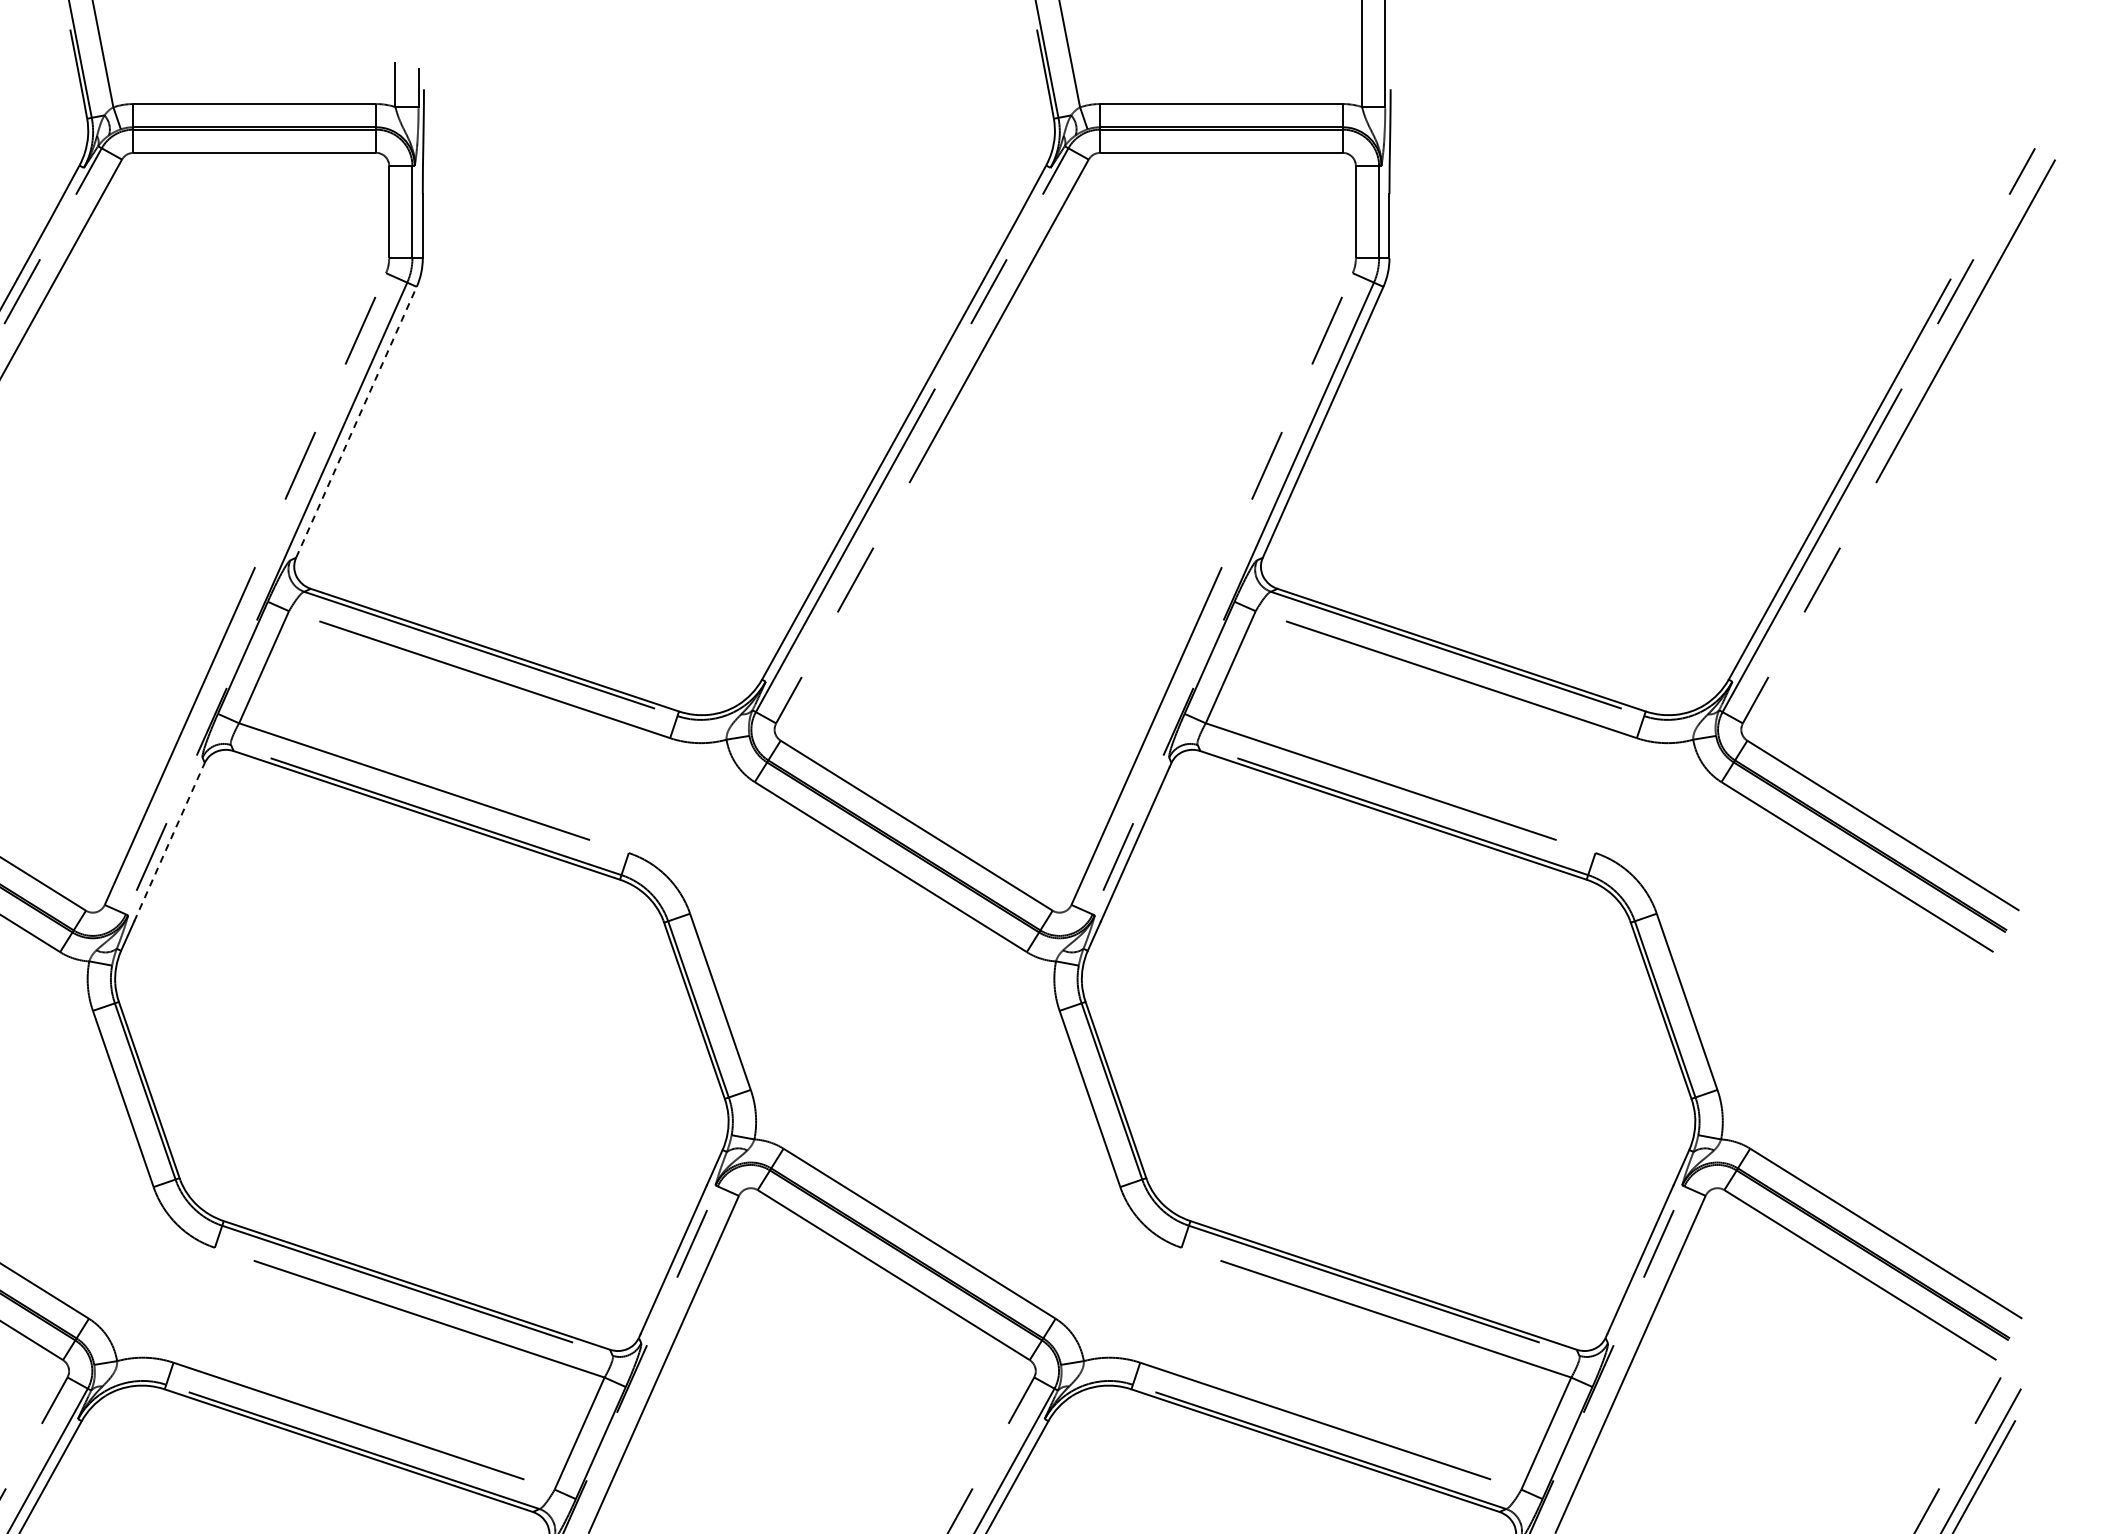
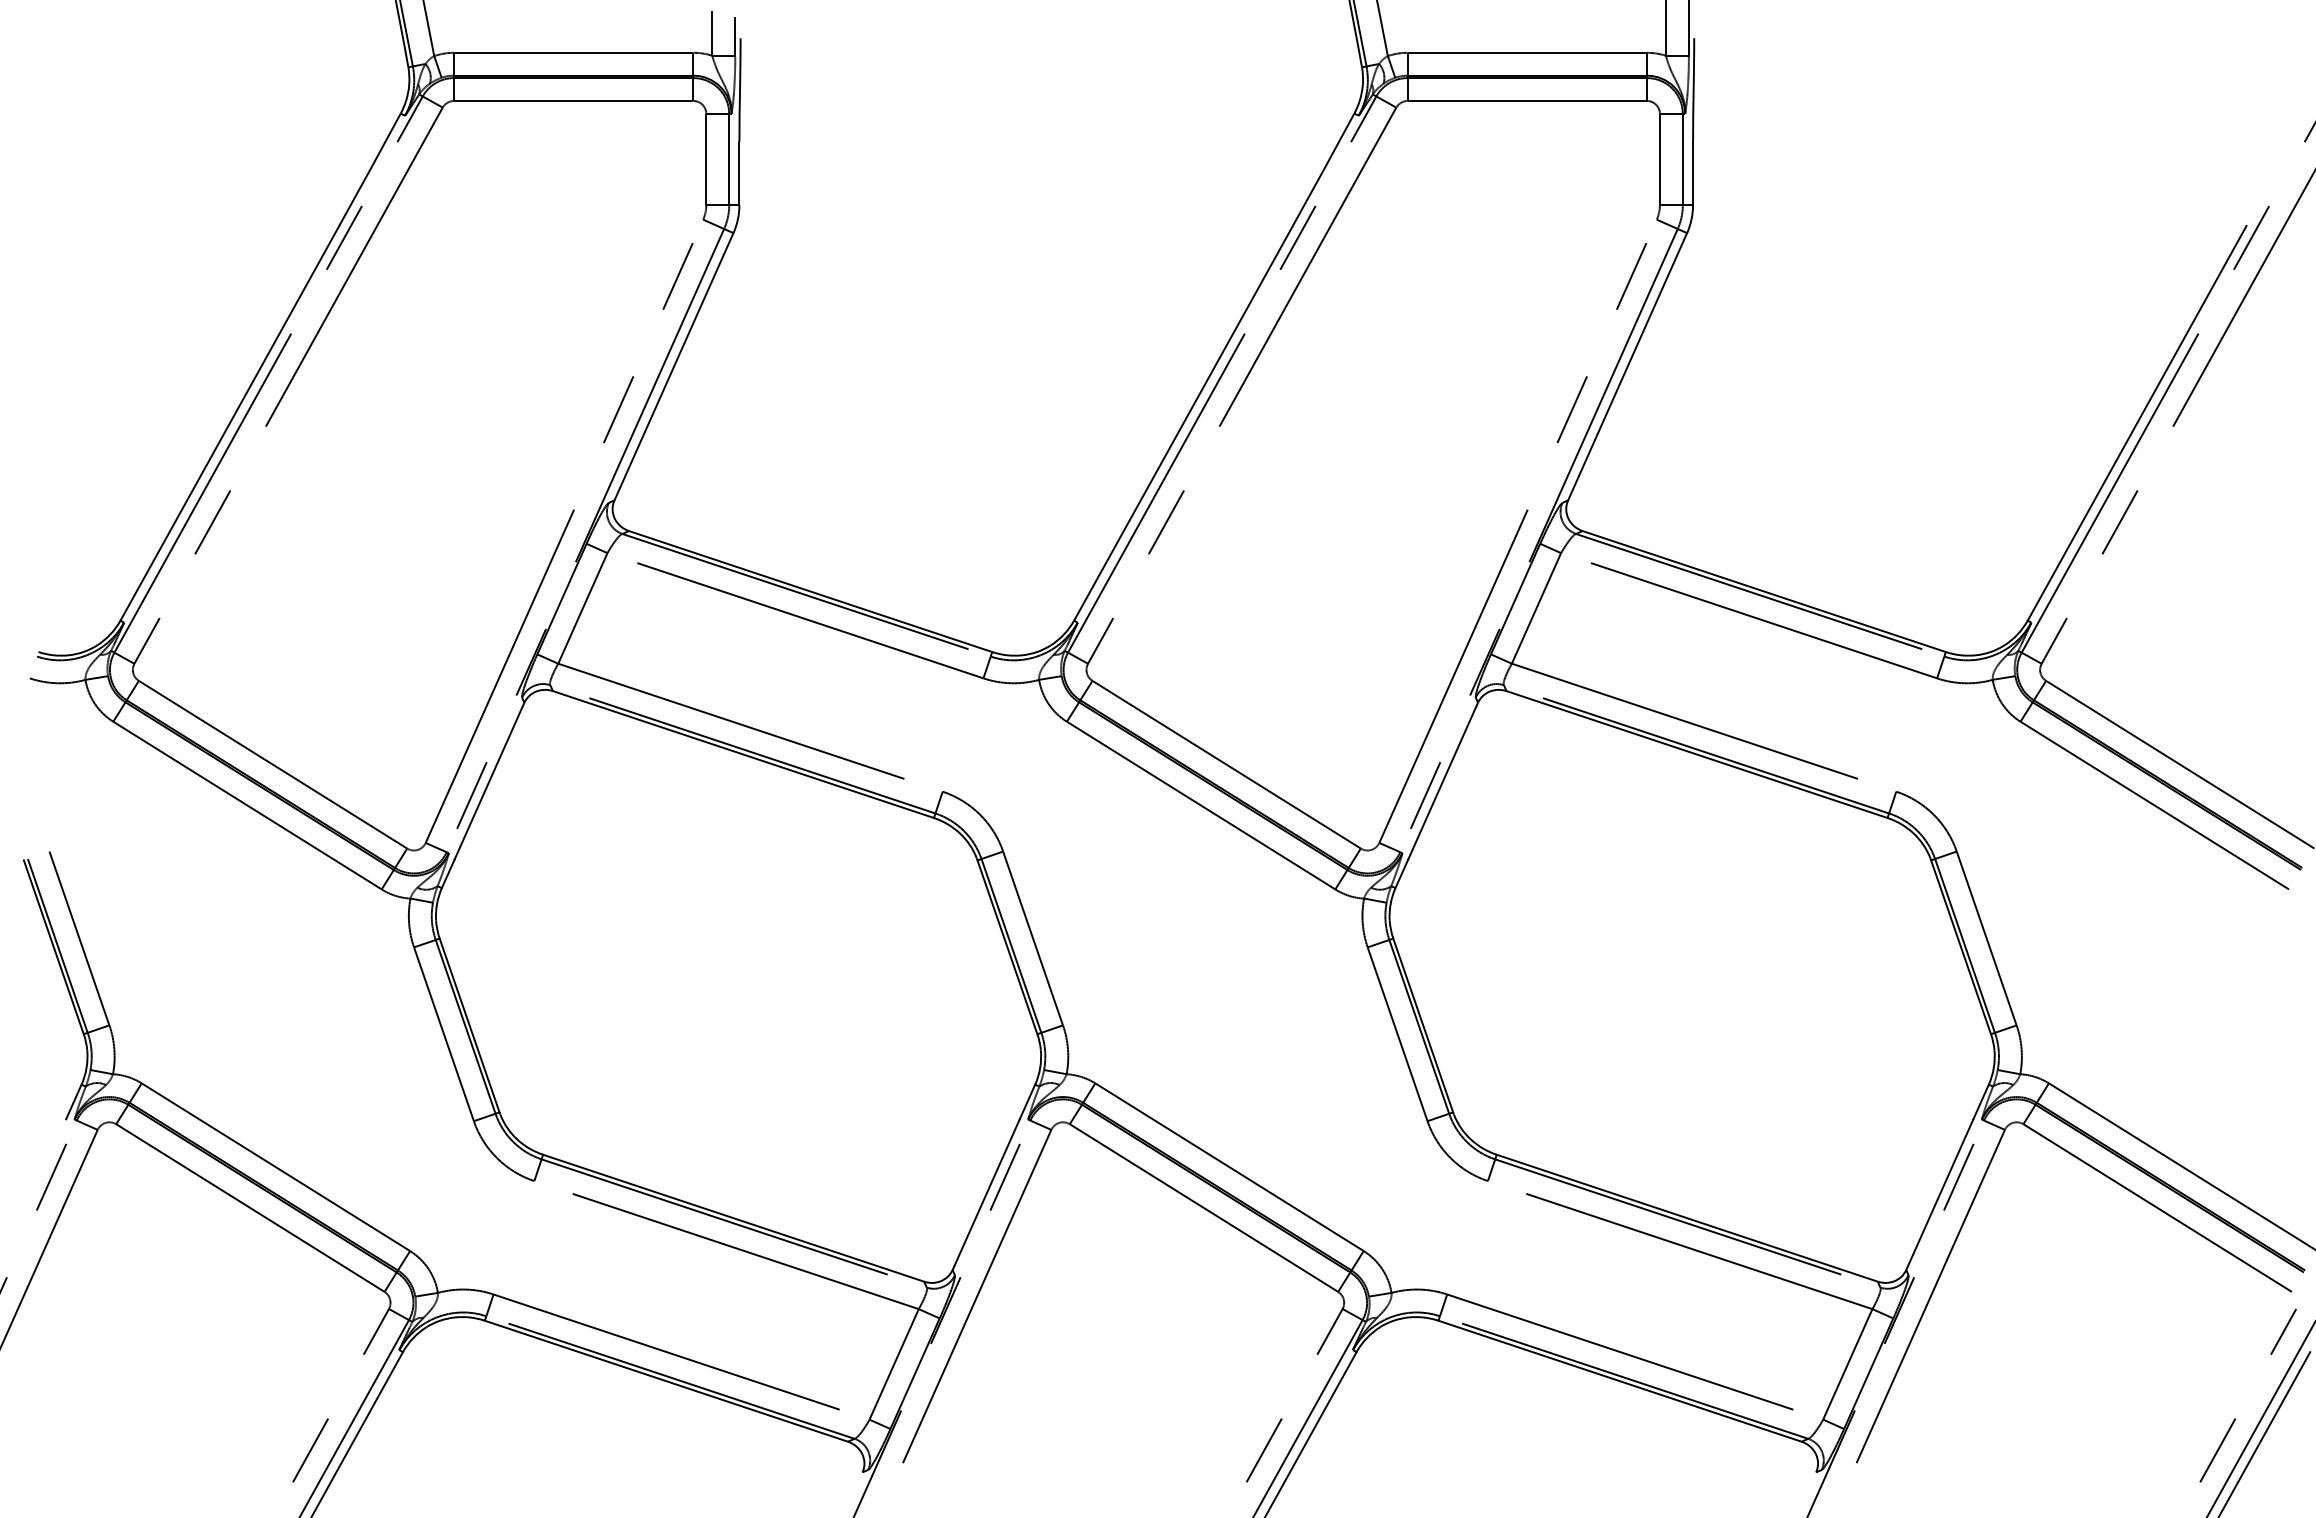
line: (356, 422) -> (674, 366), dashed -> solid
line: (168, 843) -> (488, 782), dashed -> solid

